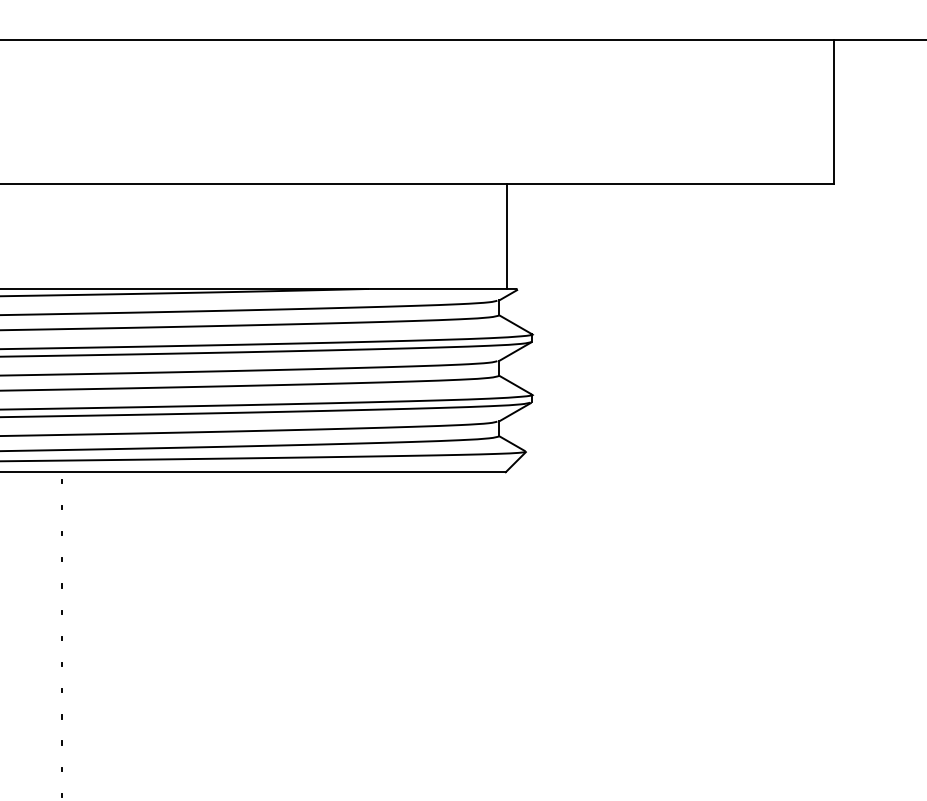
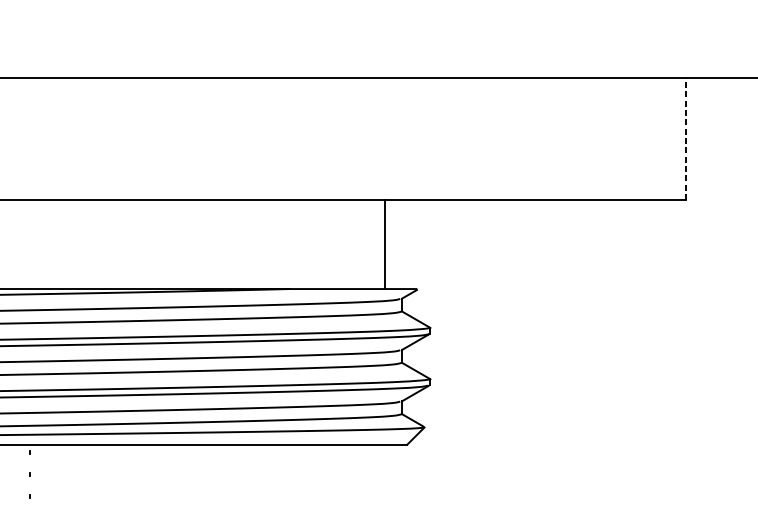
line: (834, 111) -> (686, 138), solid -> dashed
line: (506, 236) -> (384, 244), moved

